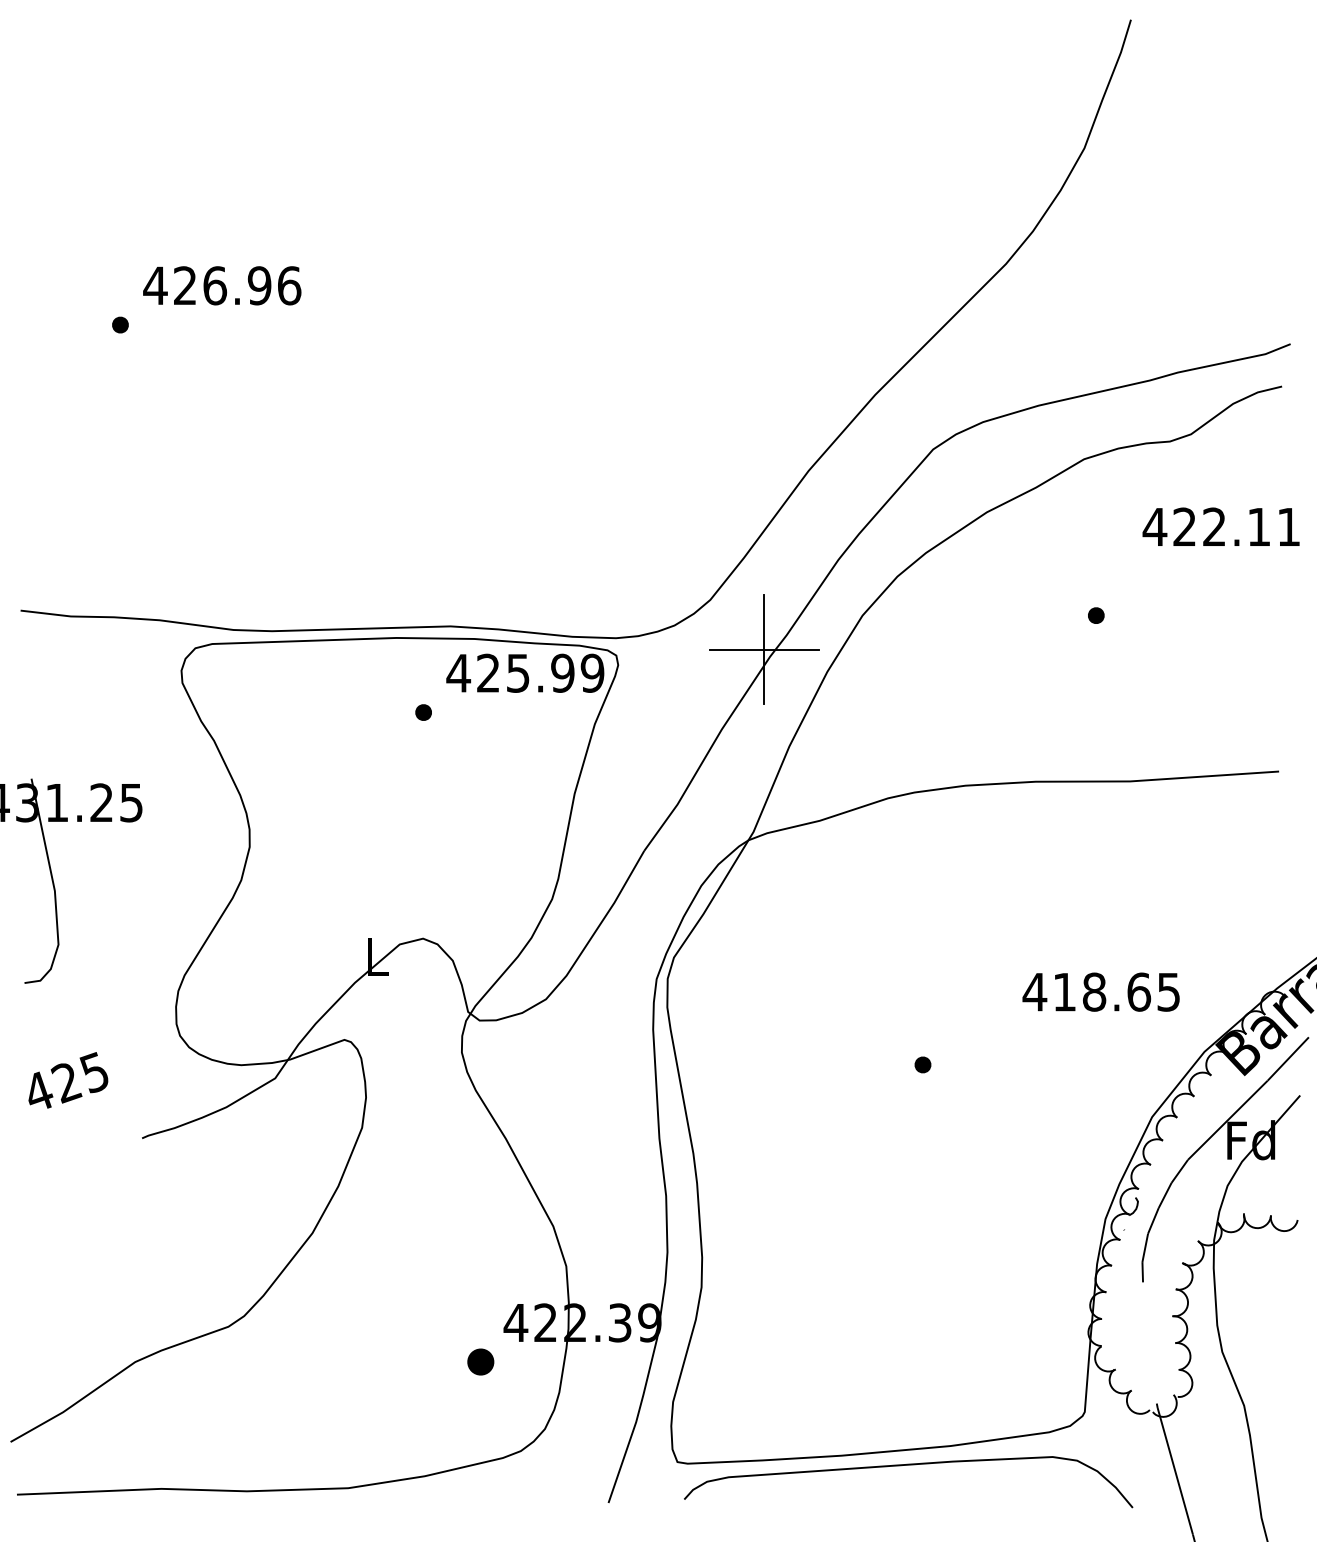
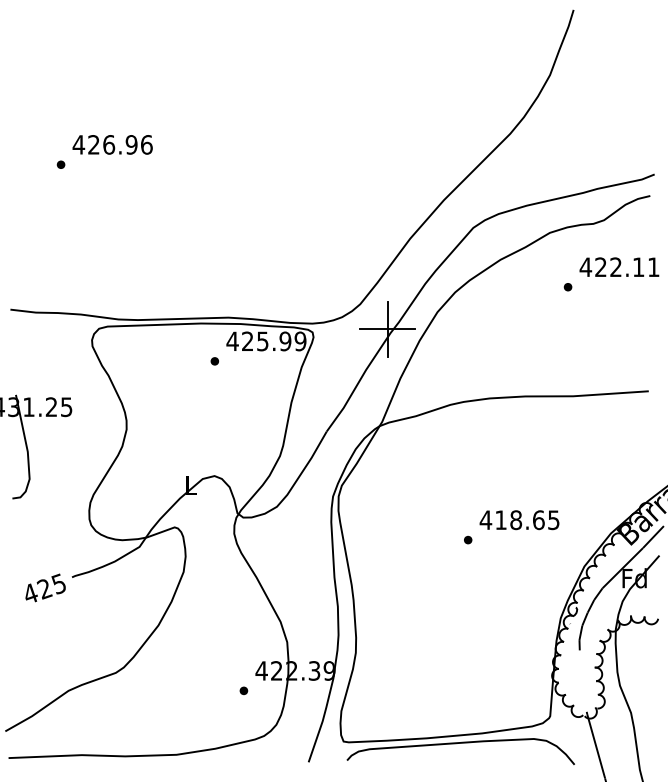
part: (1095, 616) -> (567, 287), moved
text: (1101, 992) -> (519, 520), moved
text: (68, 1079) -> (45, 587), moved
part: (480, 1361) -> (243, 690), size x0.62

